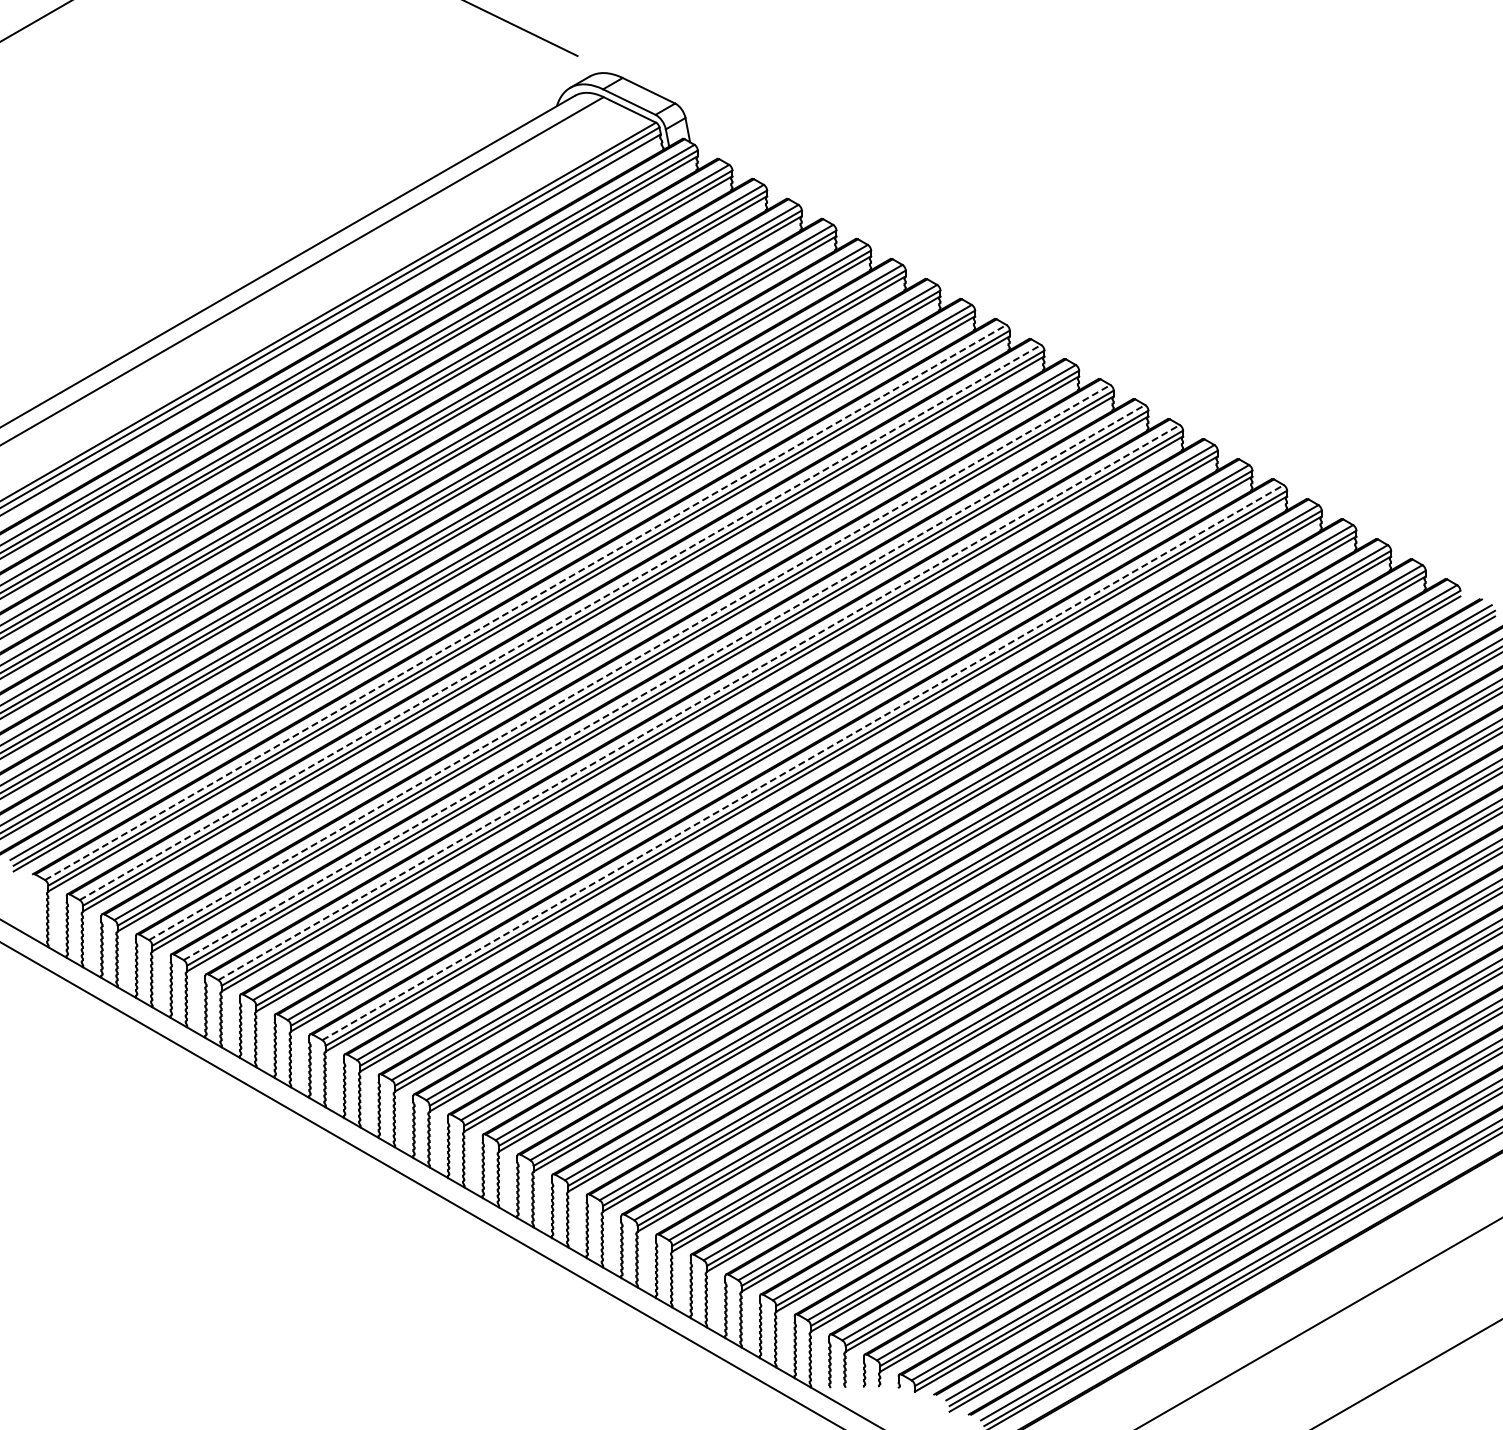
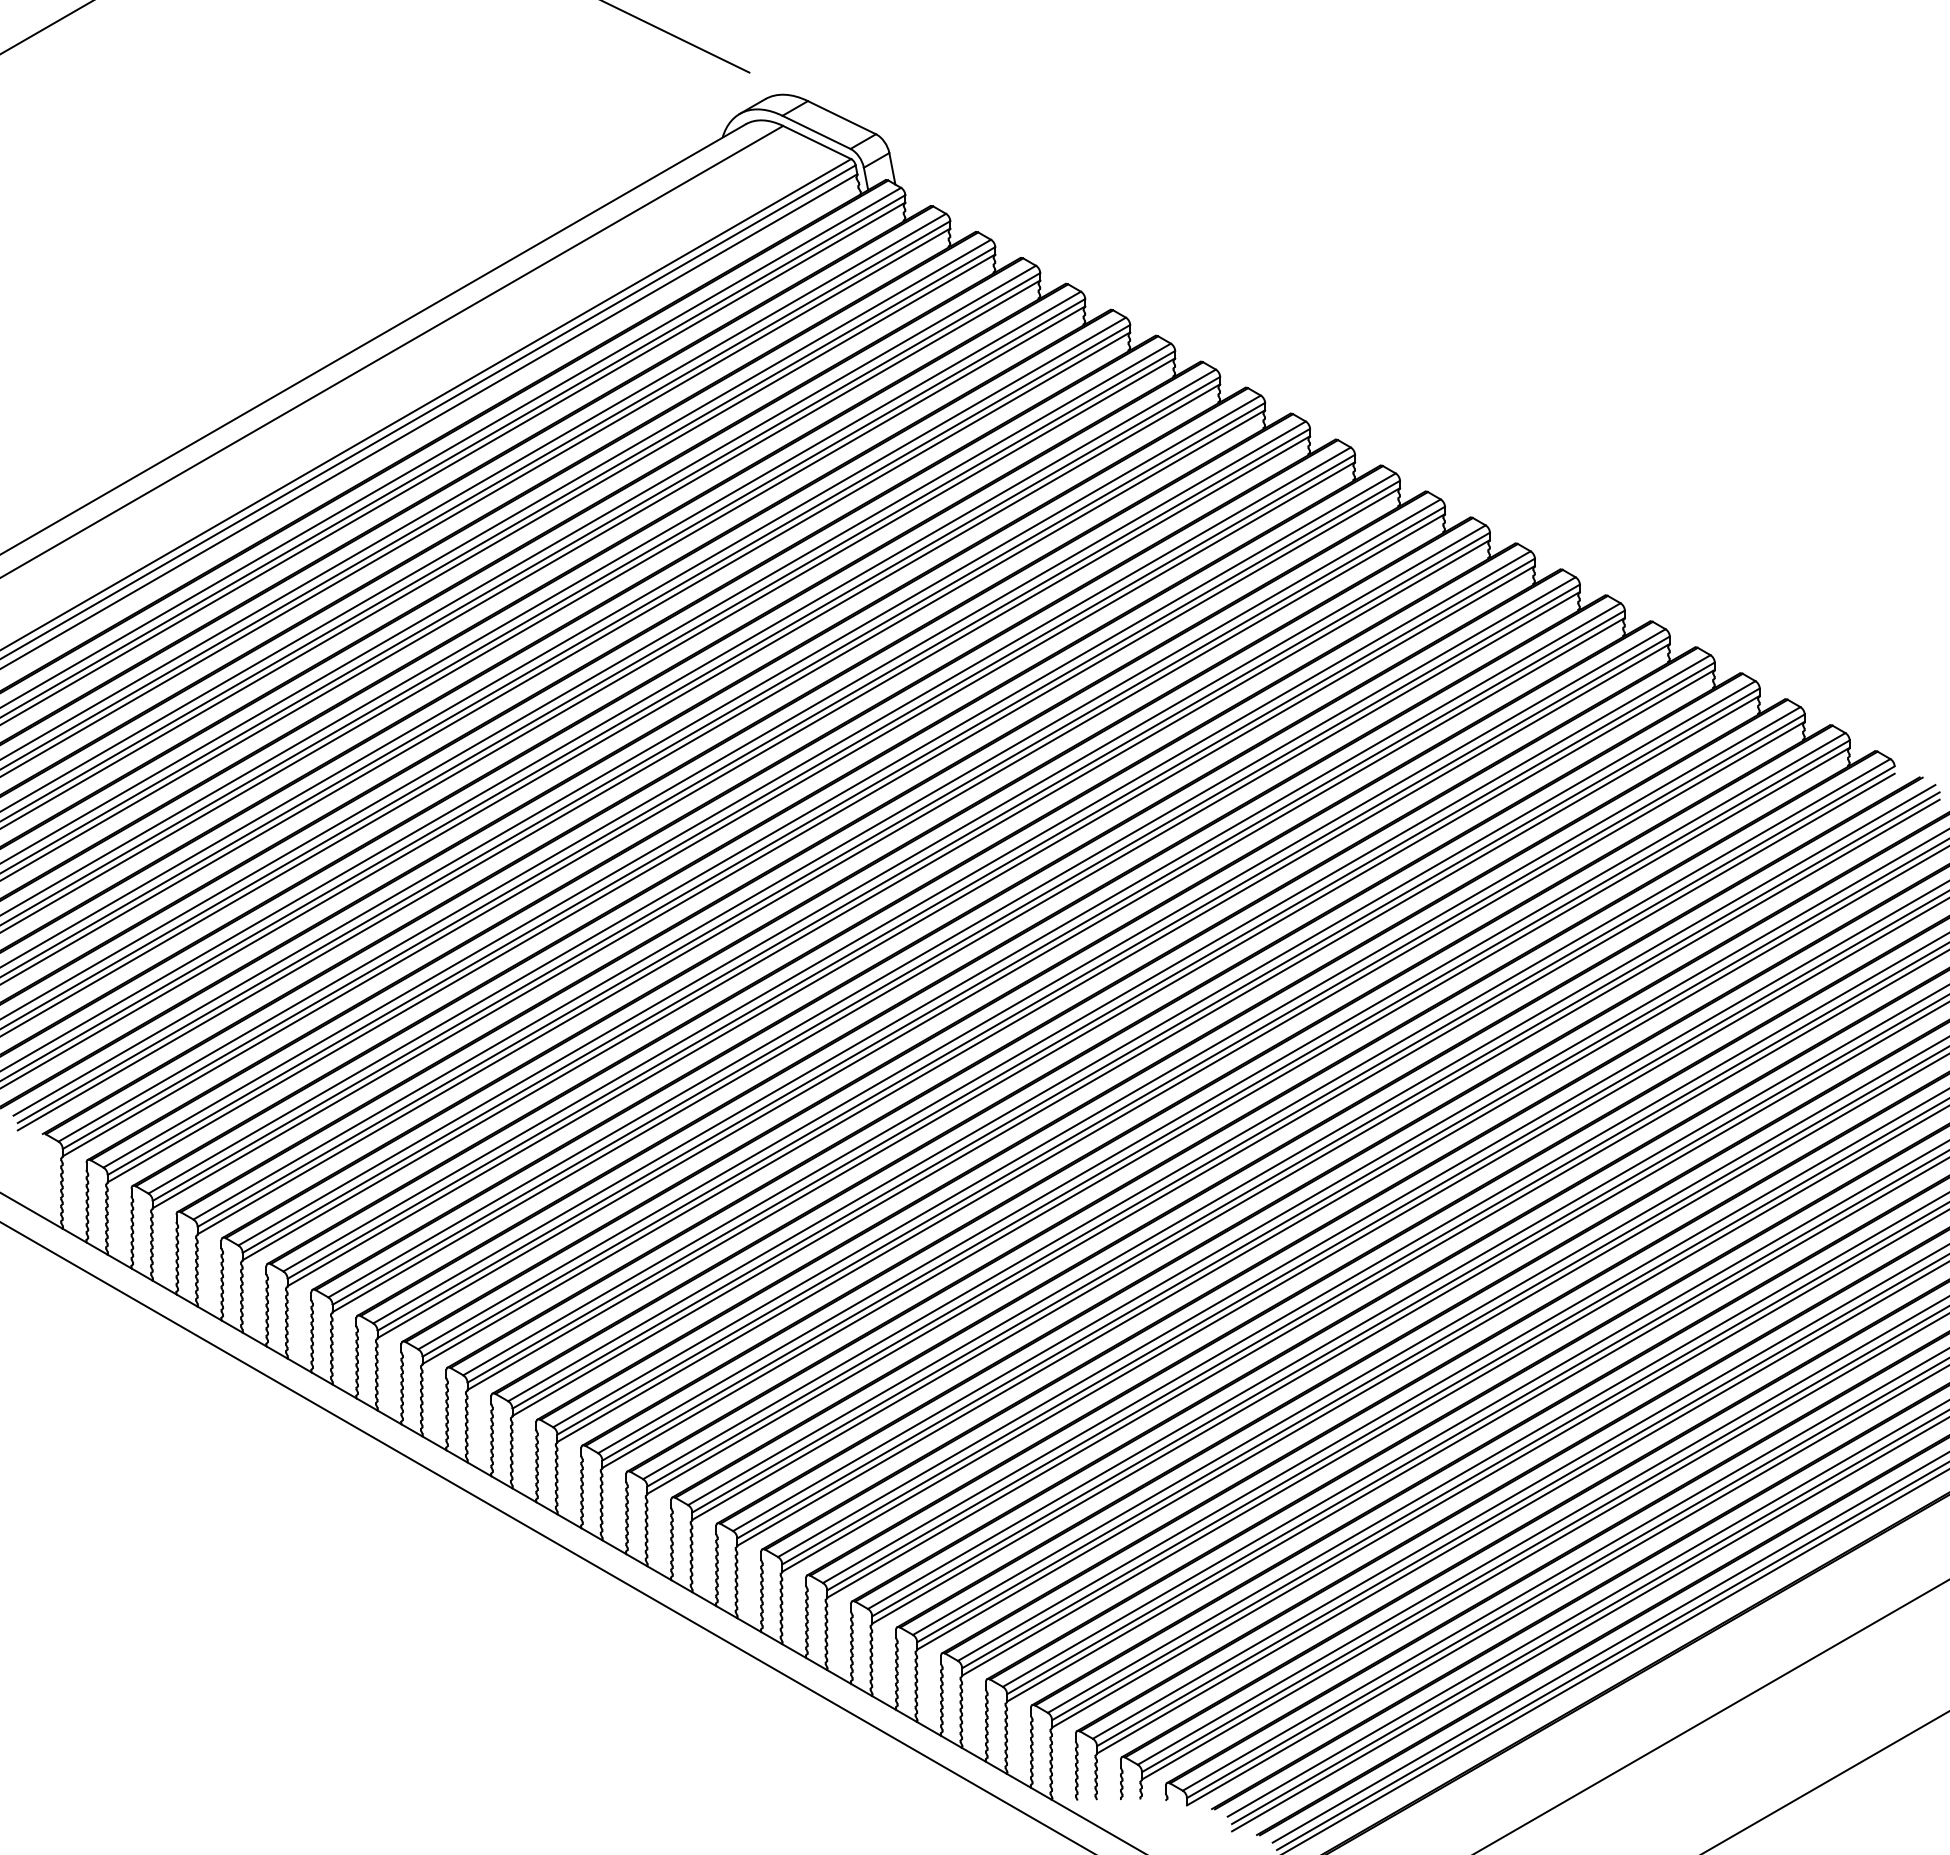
line: (526, 602) -> (683, 781), dashed -> solid
line: (560, 622) -> (727, 807), dashed -> solid
line: (630, 662) -> (818, 859), dashed -> solid
line: (664, 682) -> (862, 885), dashed -> solid
line: (699, 702) -> (907, 911), dashed -> solid
line: (803, 762) -> (1042, 989), dashed -> solid

